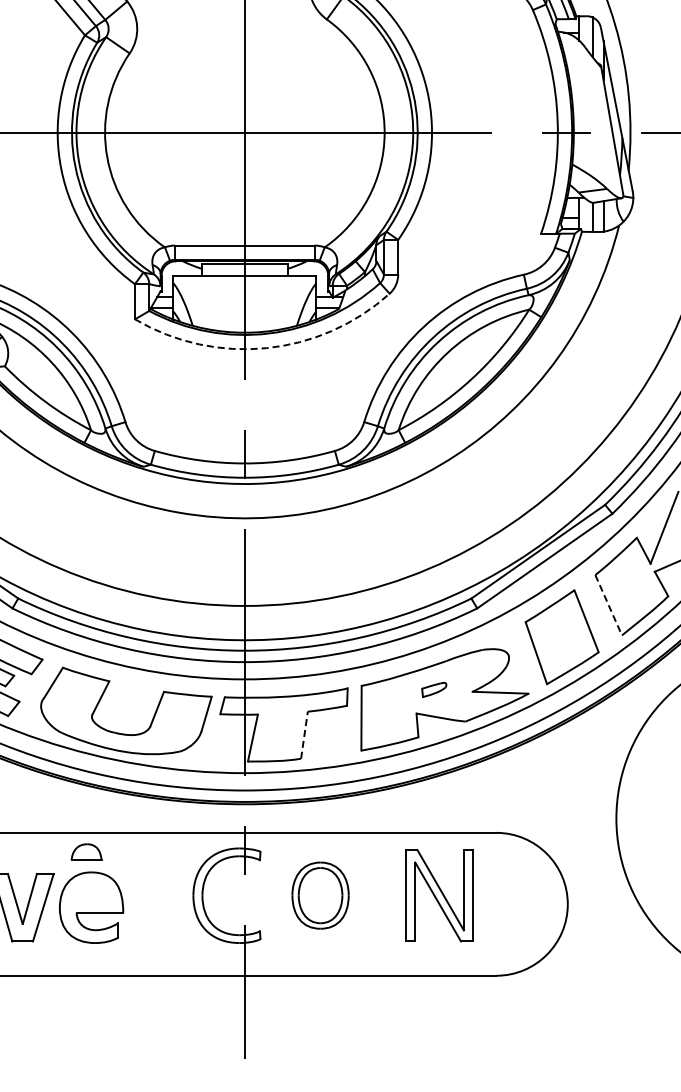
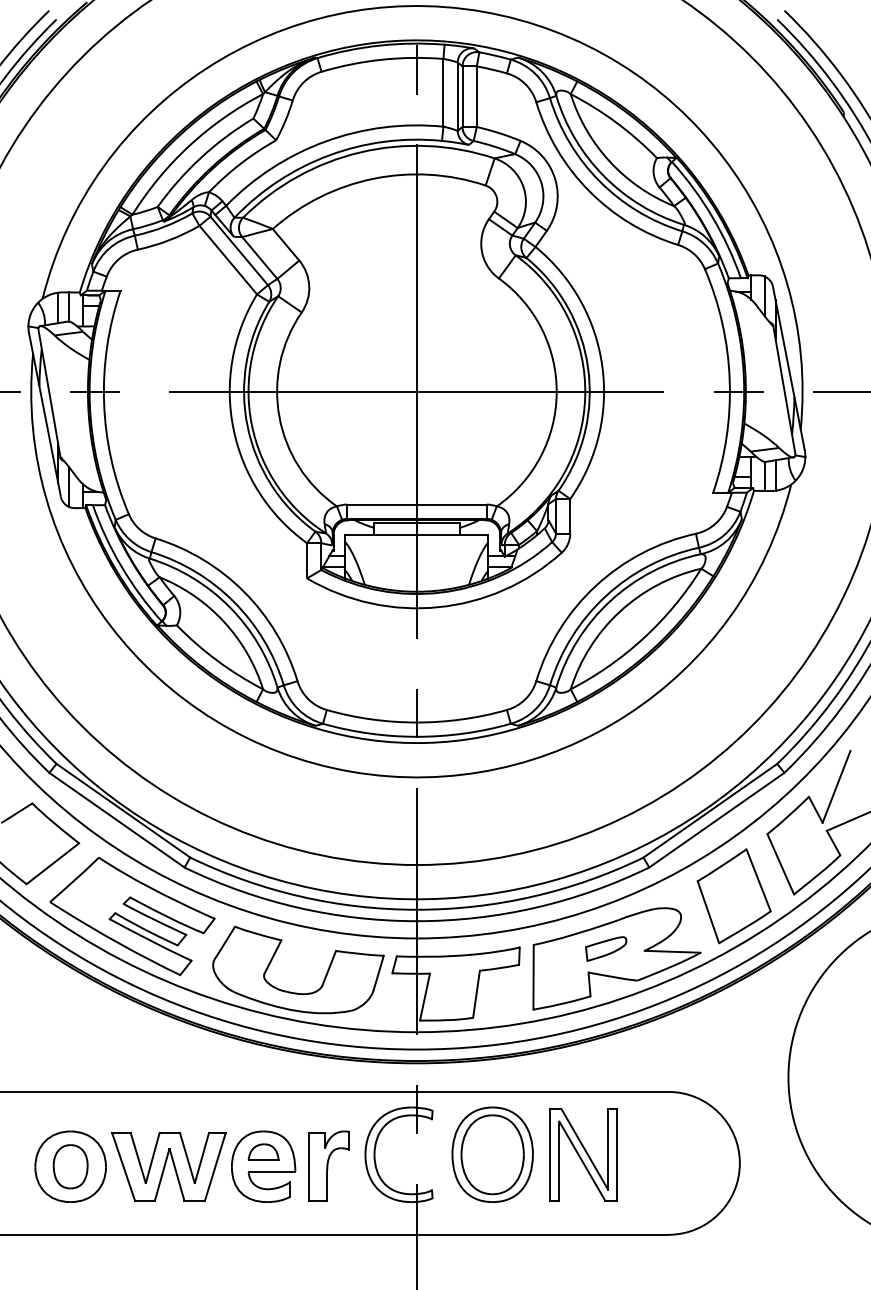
arc: (266, 348) -> (438, 607), dashed -> solid
line: (608, 605) -> (780, 864), dashed -> solid
part: (434, 689) -> (606, 948), size x1.67
line: (304, 735) -> (476, 994), dashed -> solid
part: (86, 851) -> (263, 1151), moved
part: (320, 895) -> (492, 1154), size x1.43
part: (439, 895) -> (583, 1154), moved
part: (156, 906) -> (328, 1165), added

